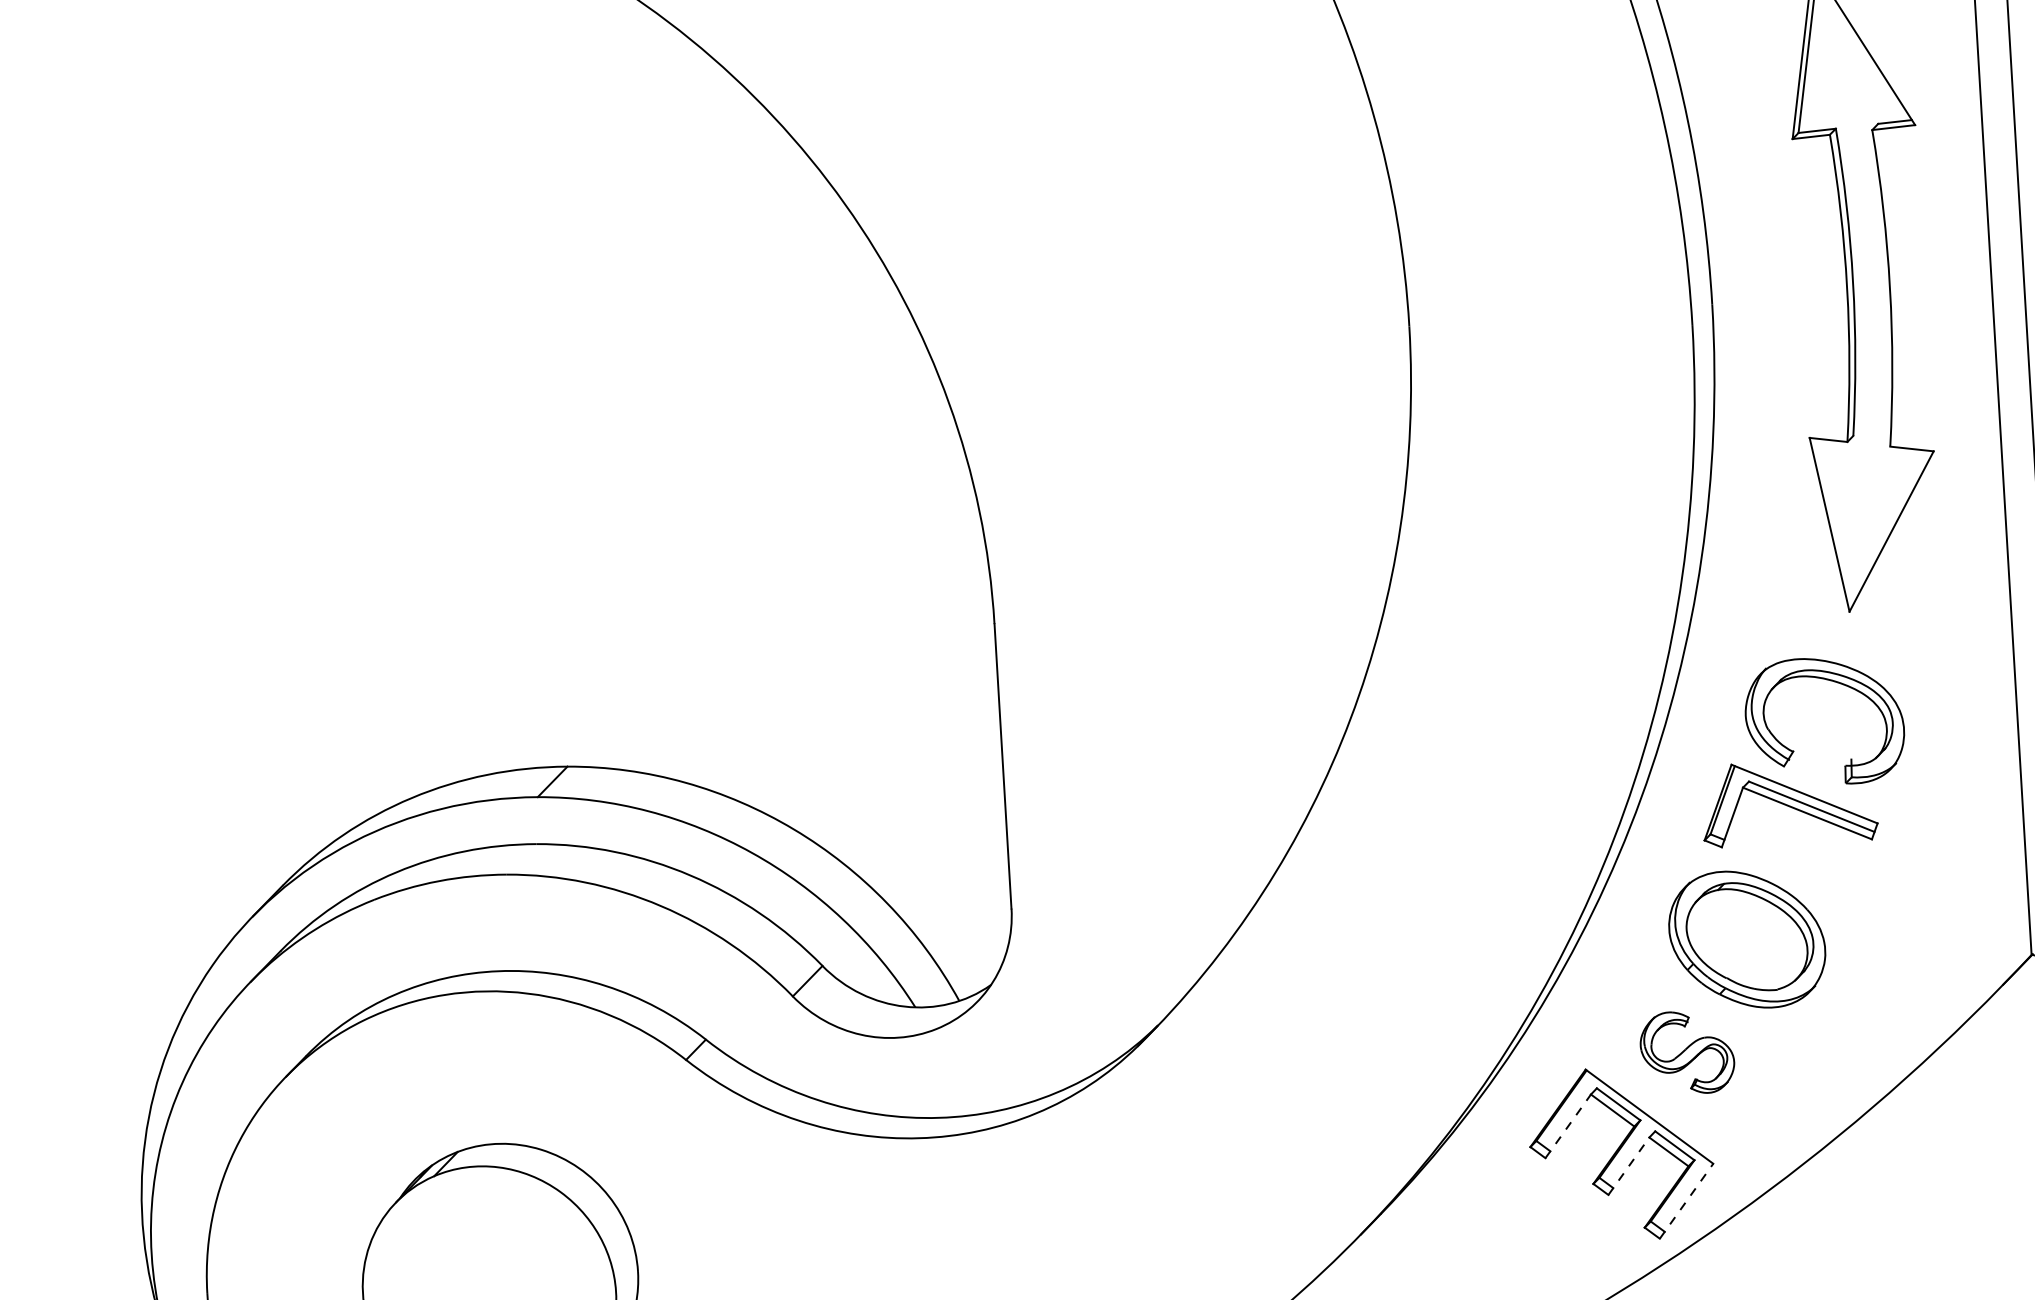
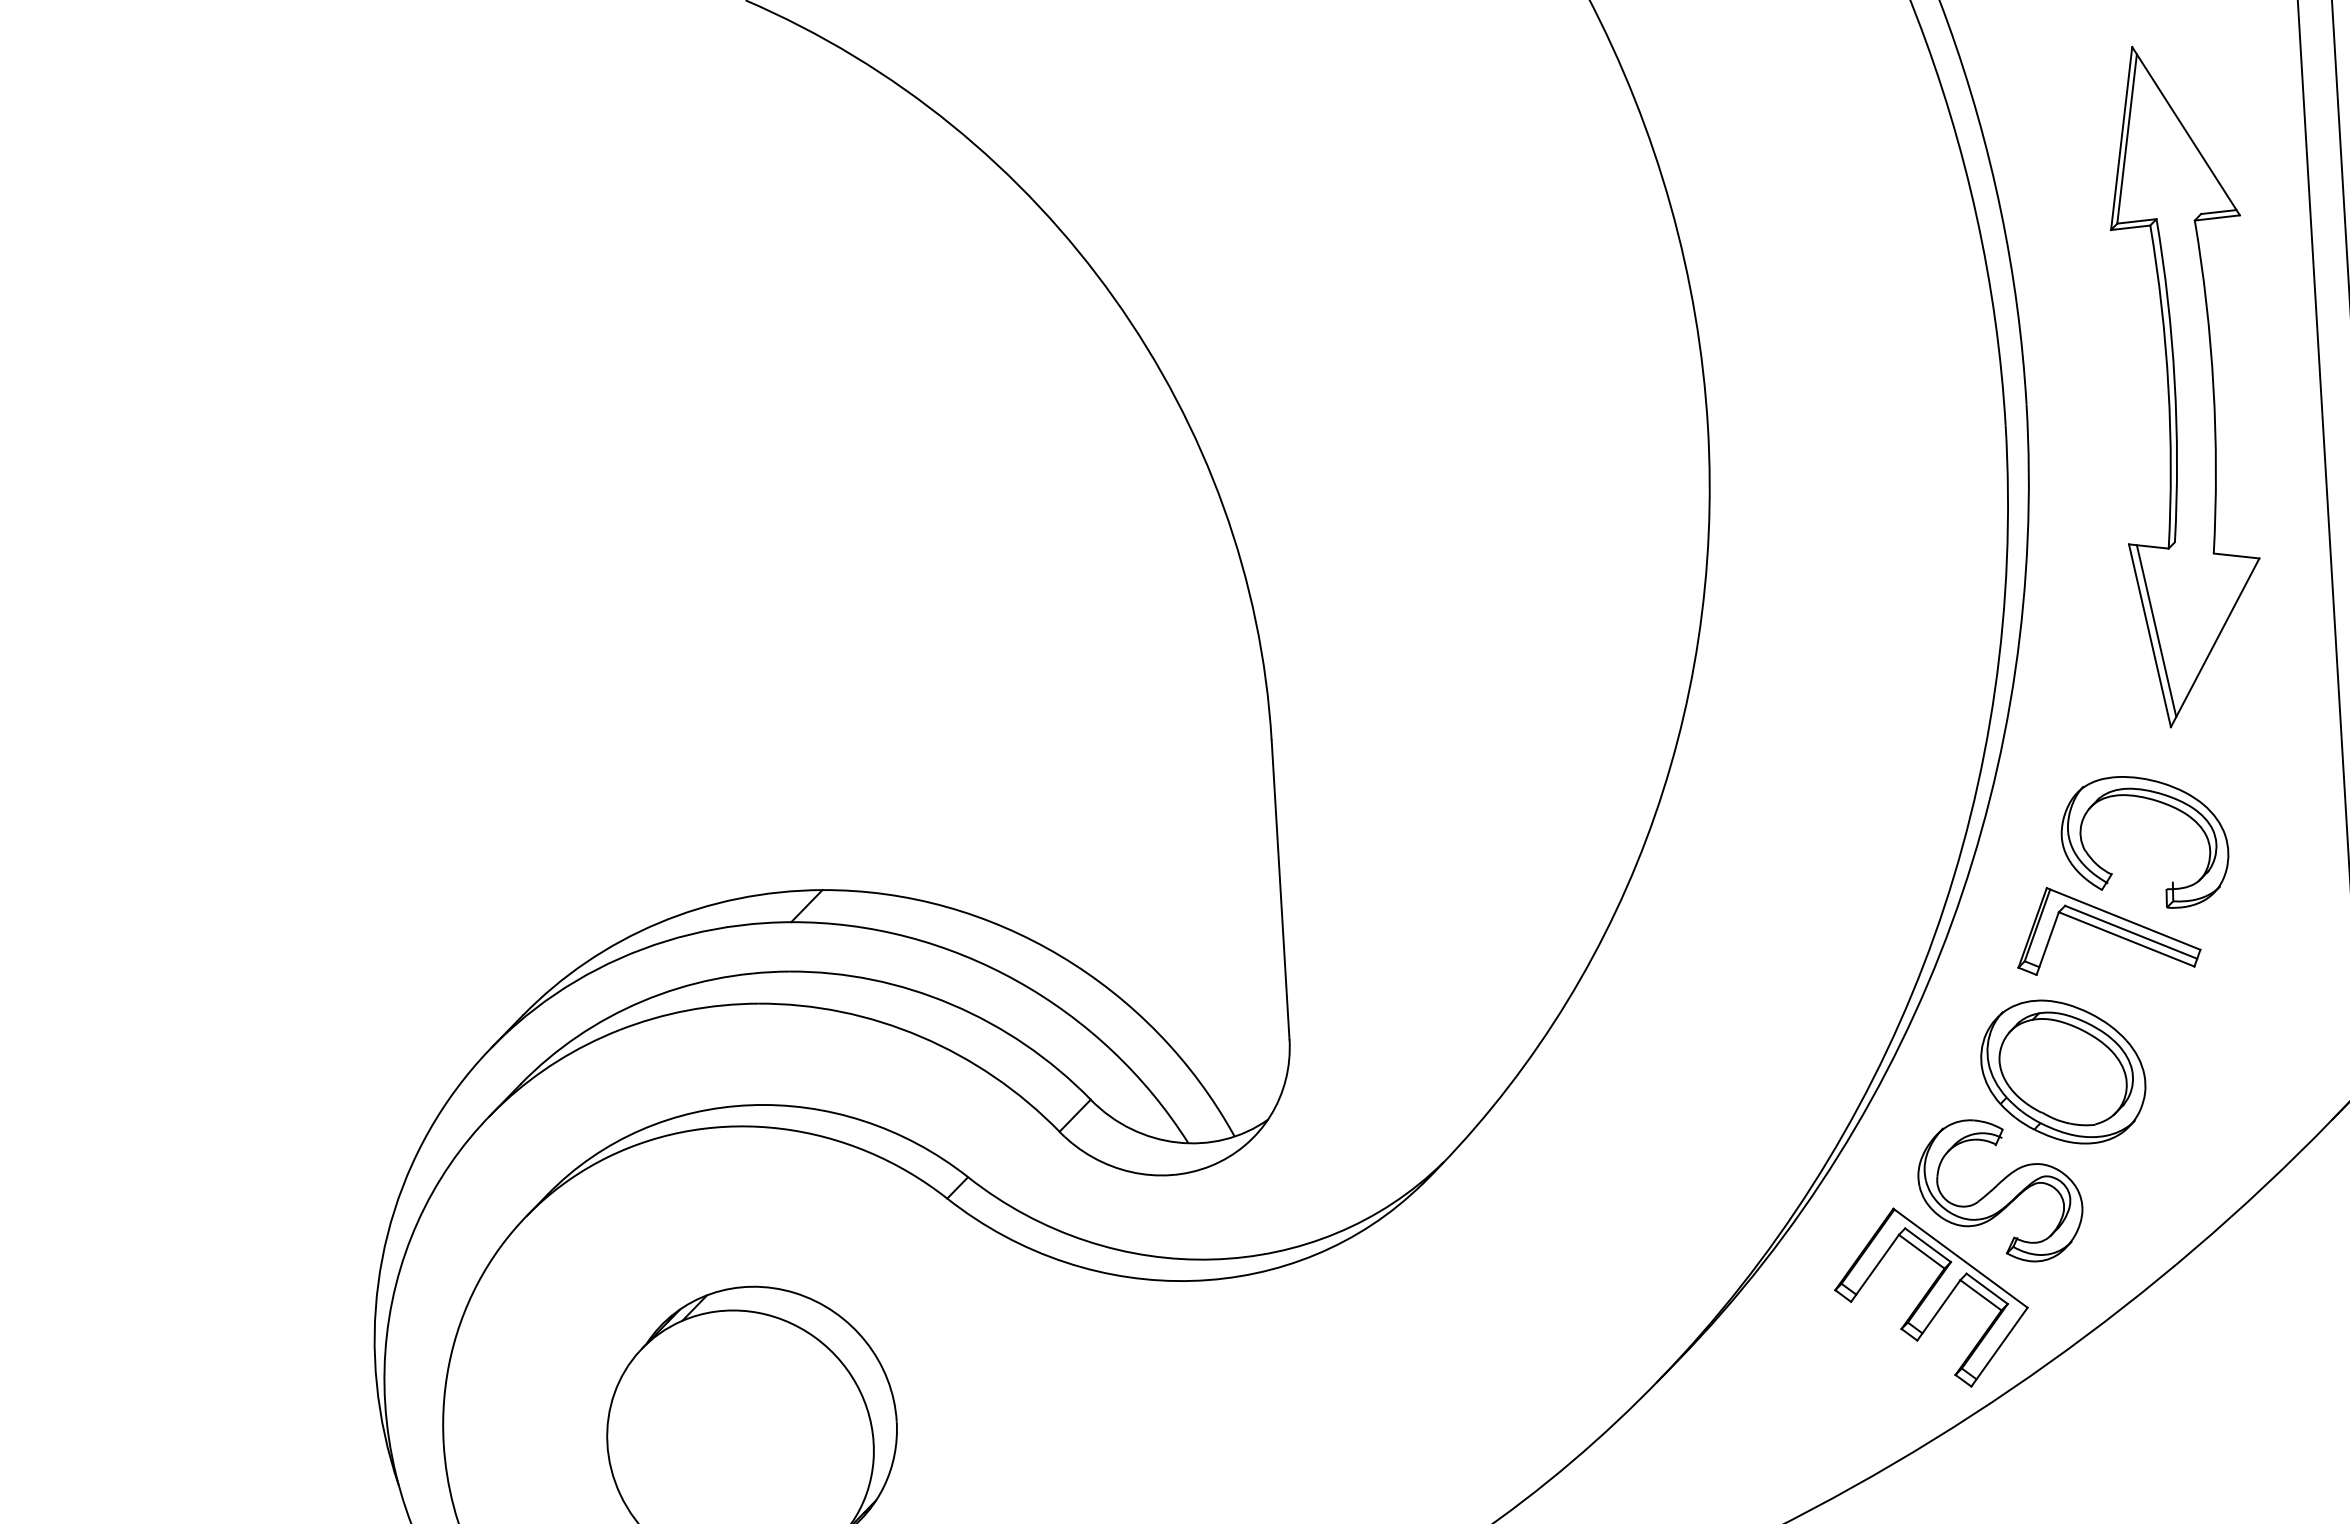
line: (1835, 519) -> (2156, 630), added
part: (1687, 1052) -> (2000, 1190), size x1.67
line: (1568, 1126) -> (1875, 1268), dashed -> solid
line: (1629, 1165) -> (1939, 1309), dashed -> solid
line: (1686, 1200) -> (1999, 1346), dashed -> solid

